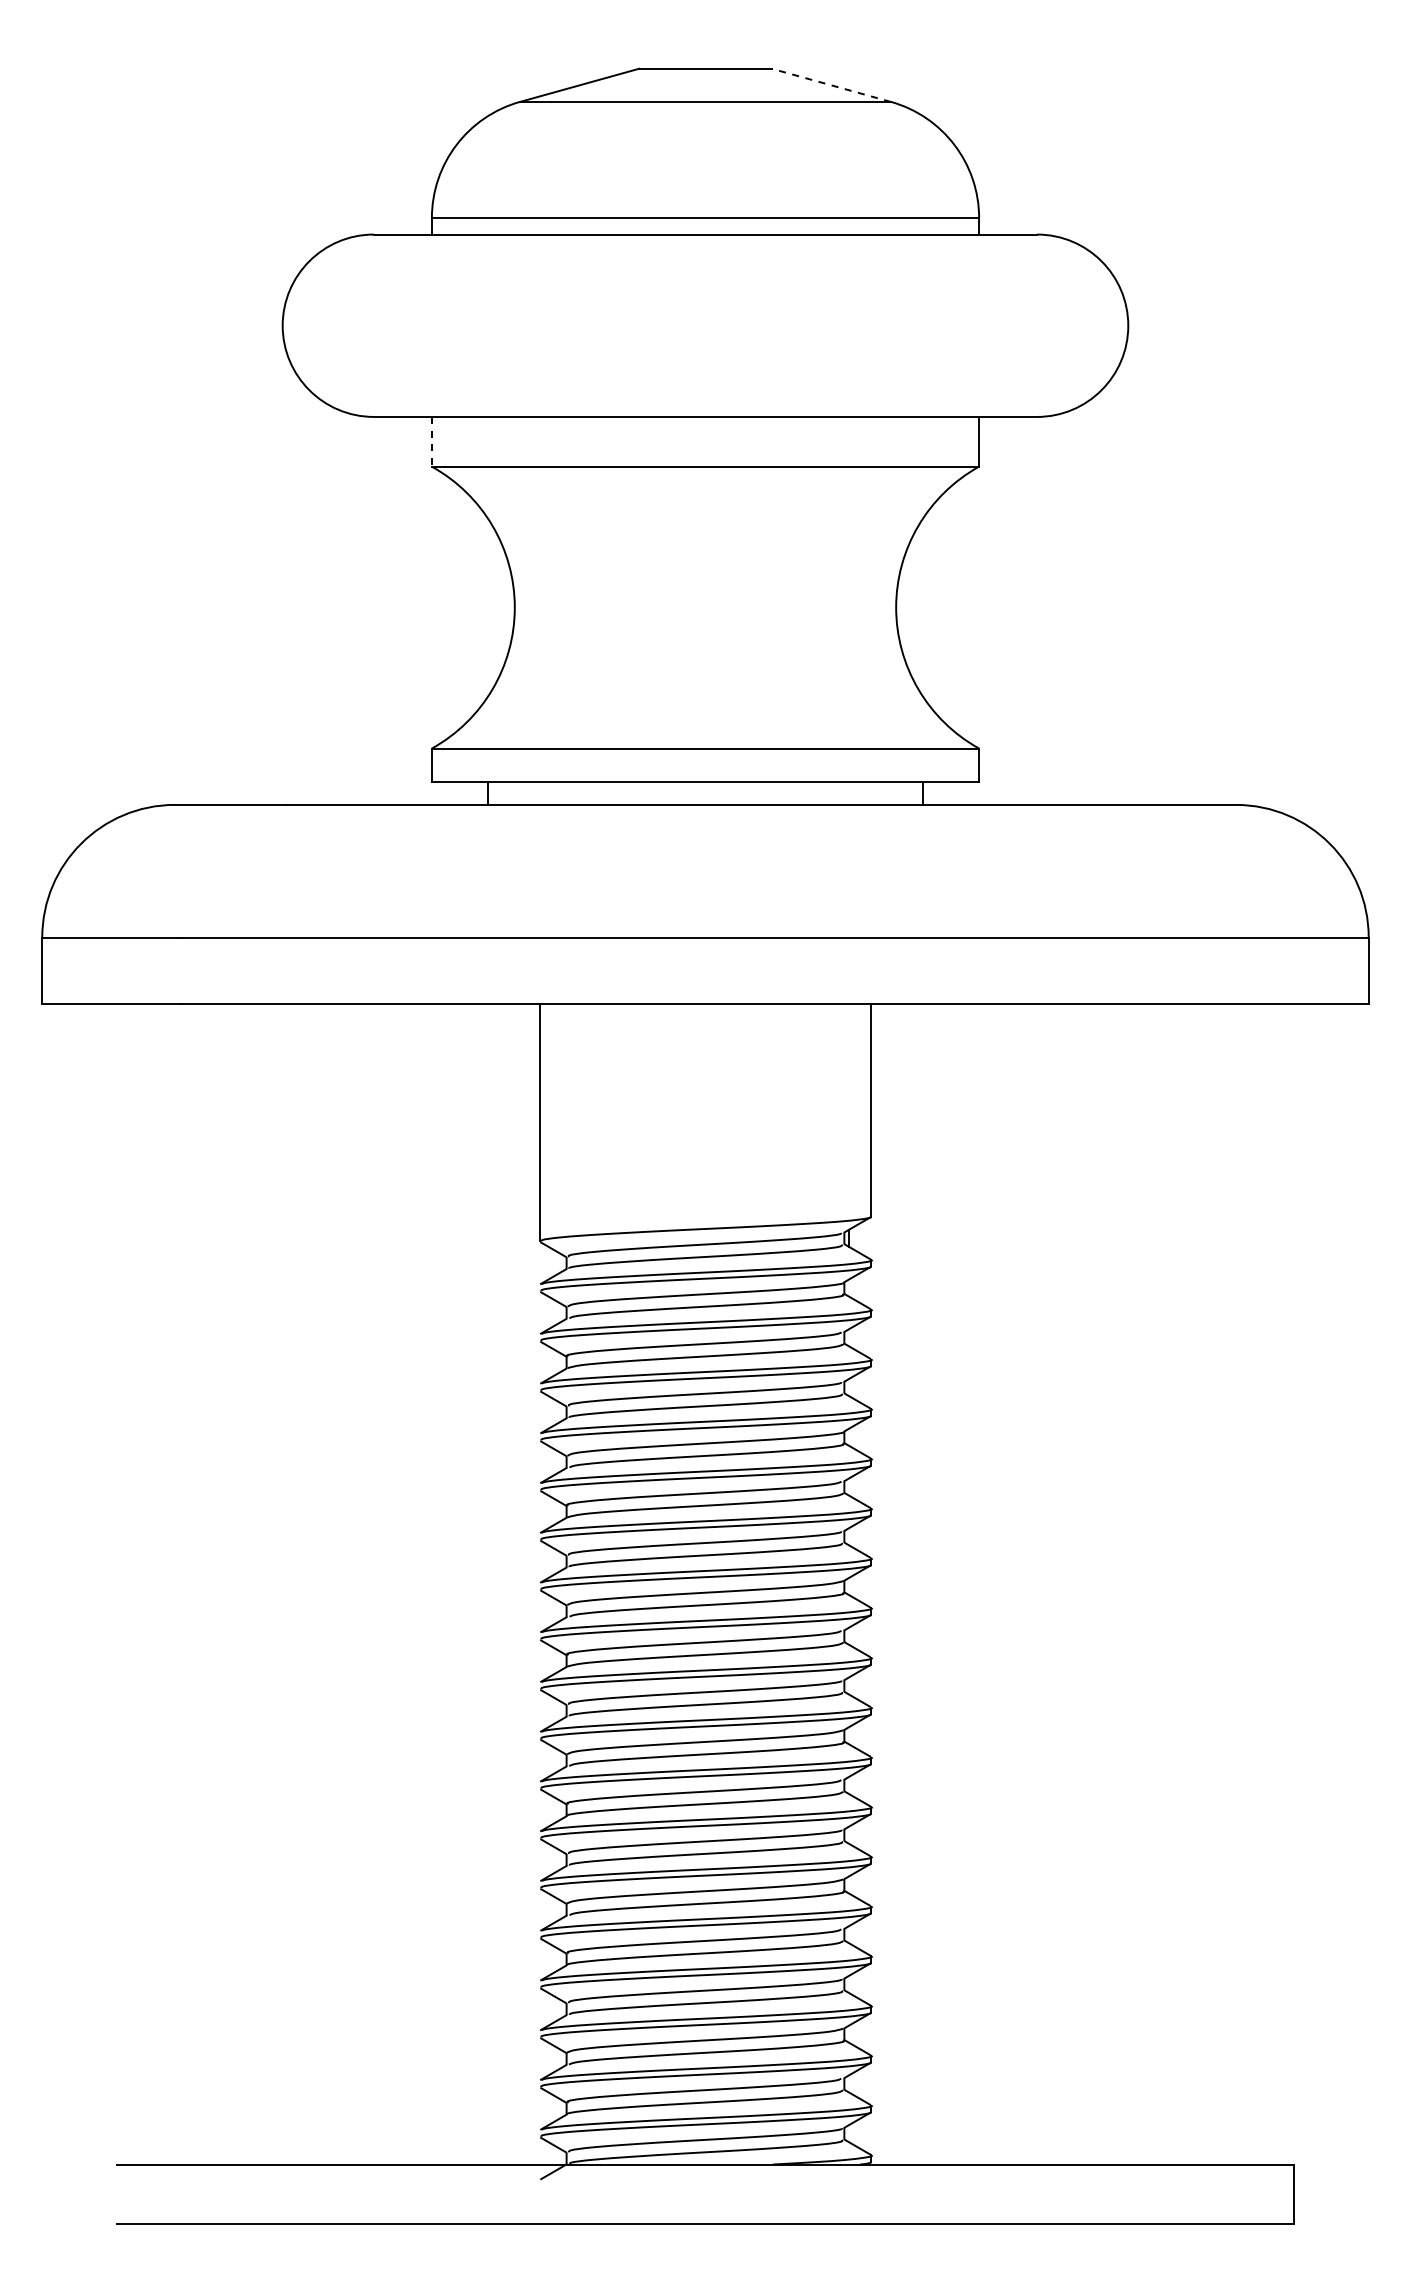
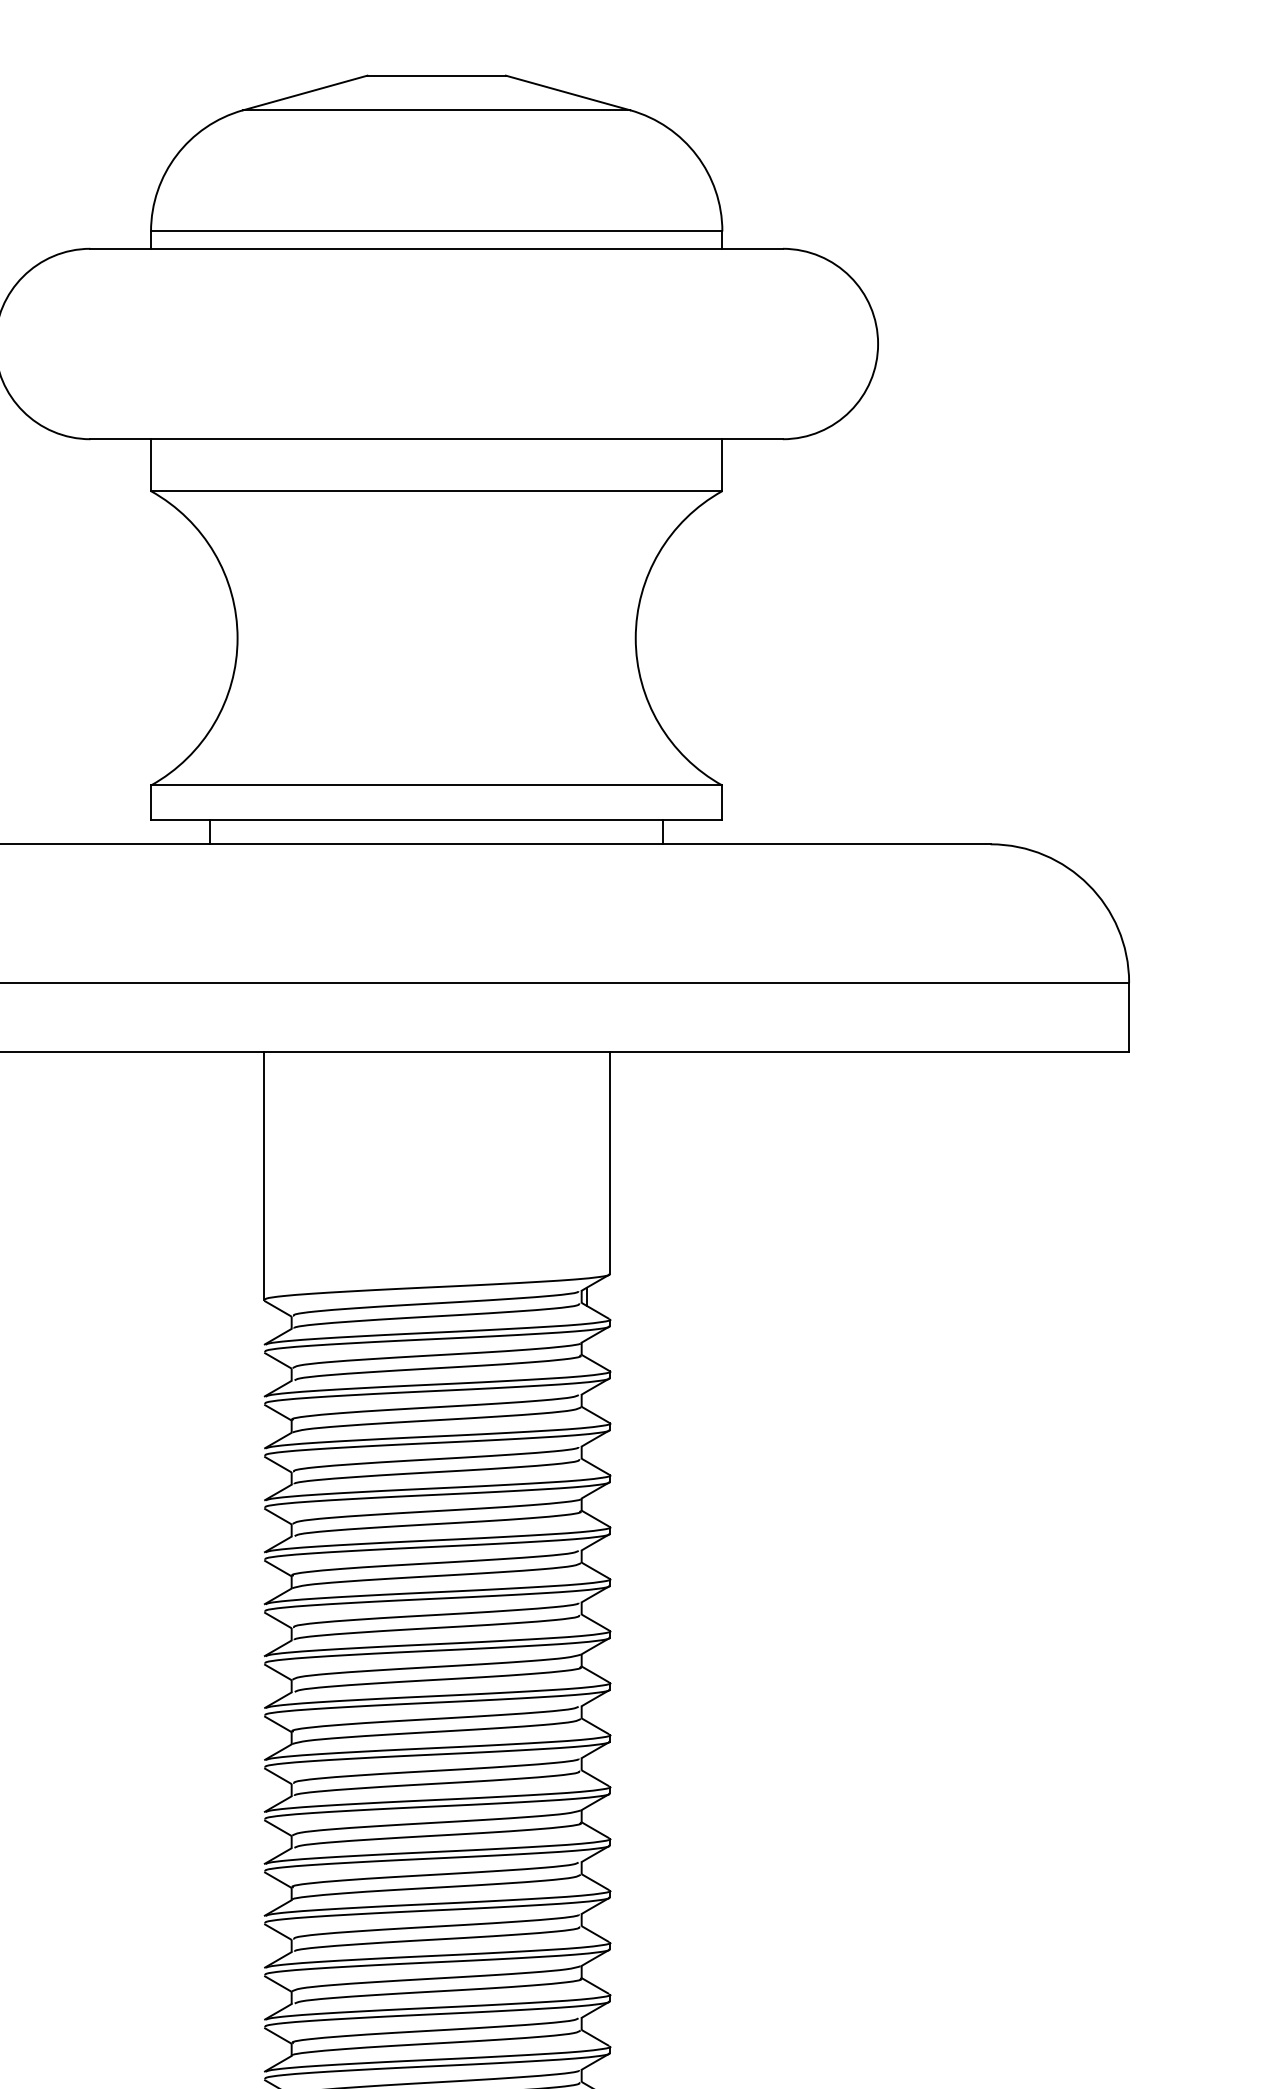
line: (831, 85) -> (568, 93), dashed -> solid
line: (431, 441) -> (150, 464), dashed -> solid

